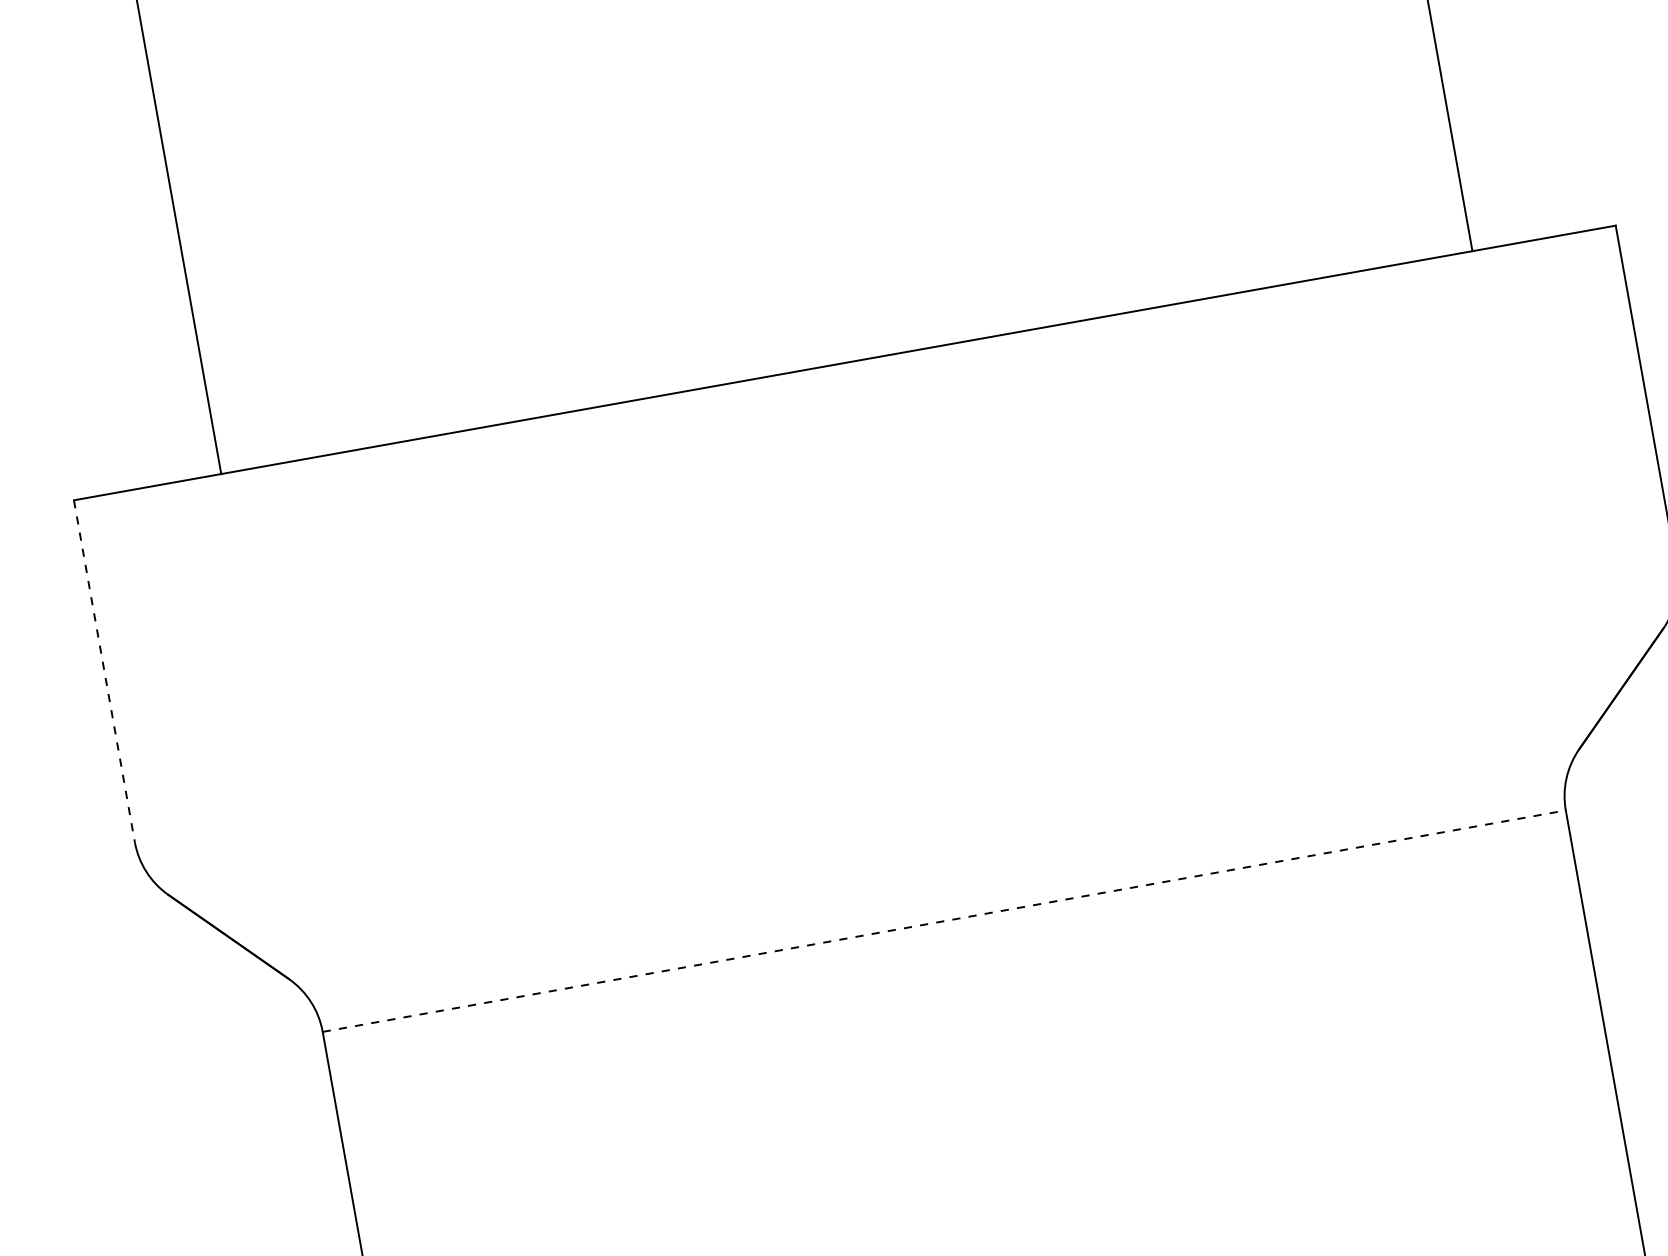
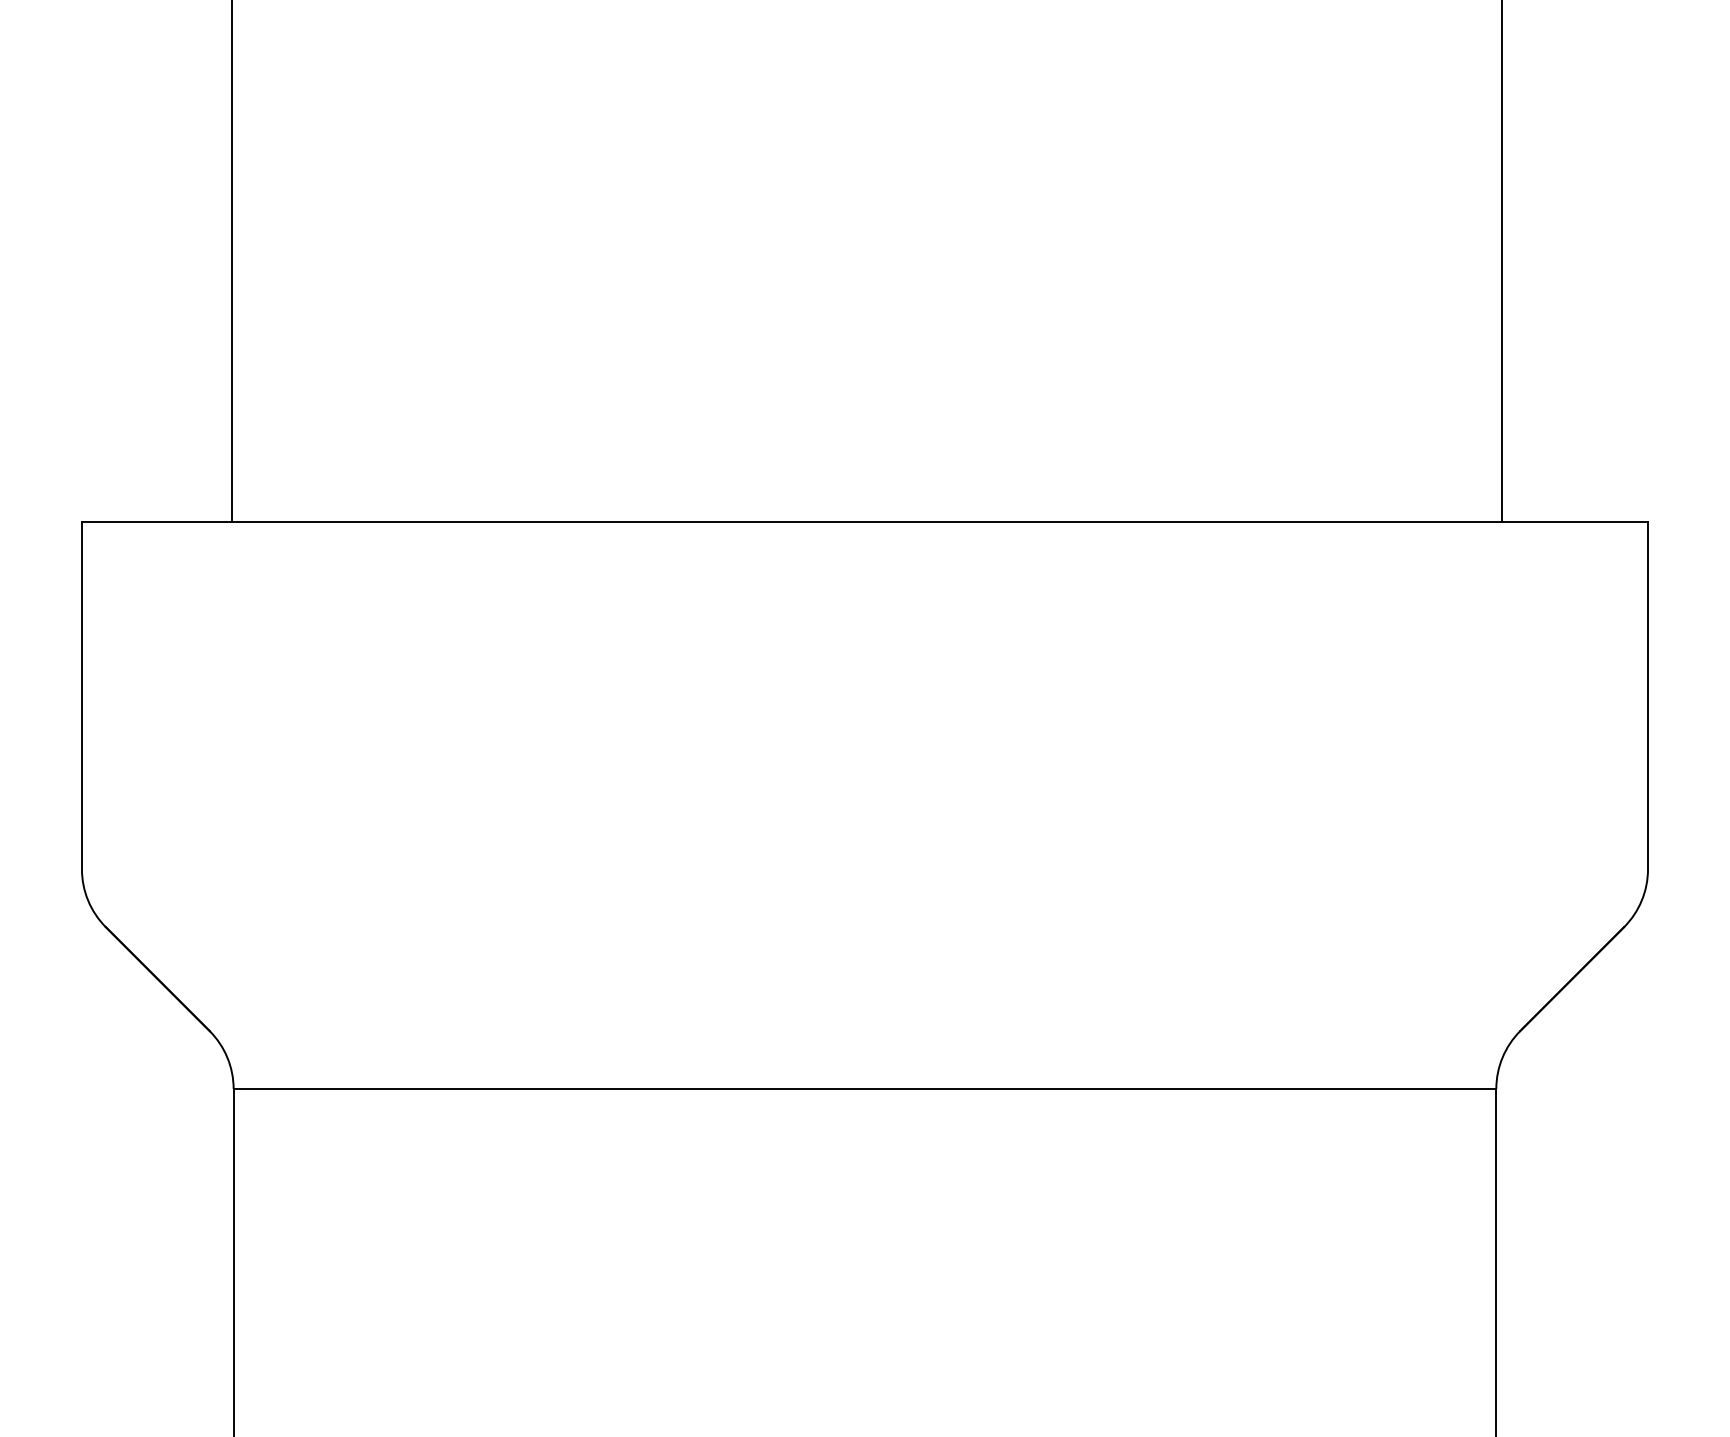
line: (103, 671) -> (81, 695), dashed -> solid
line: (944, 920) -> (865, 1088), dashed -> solid

